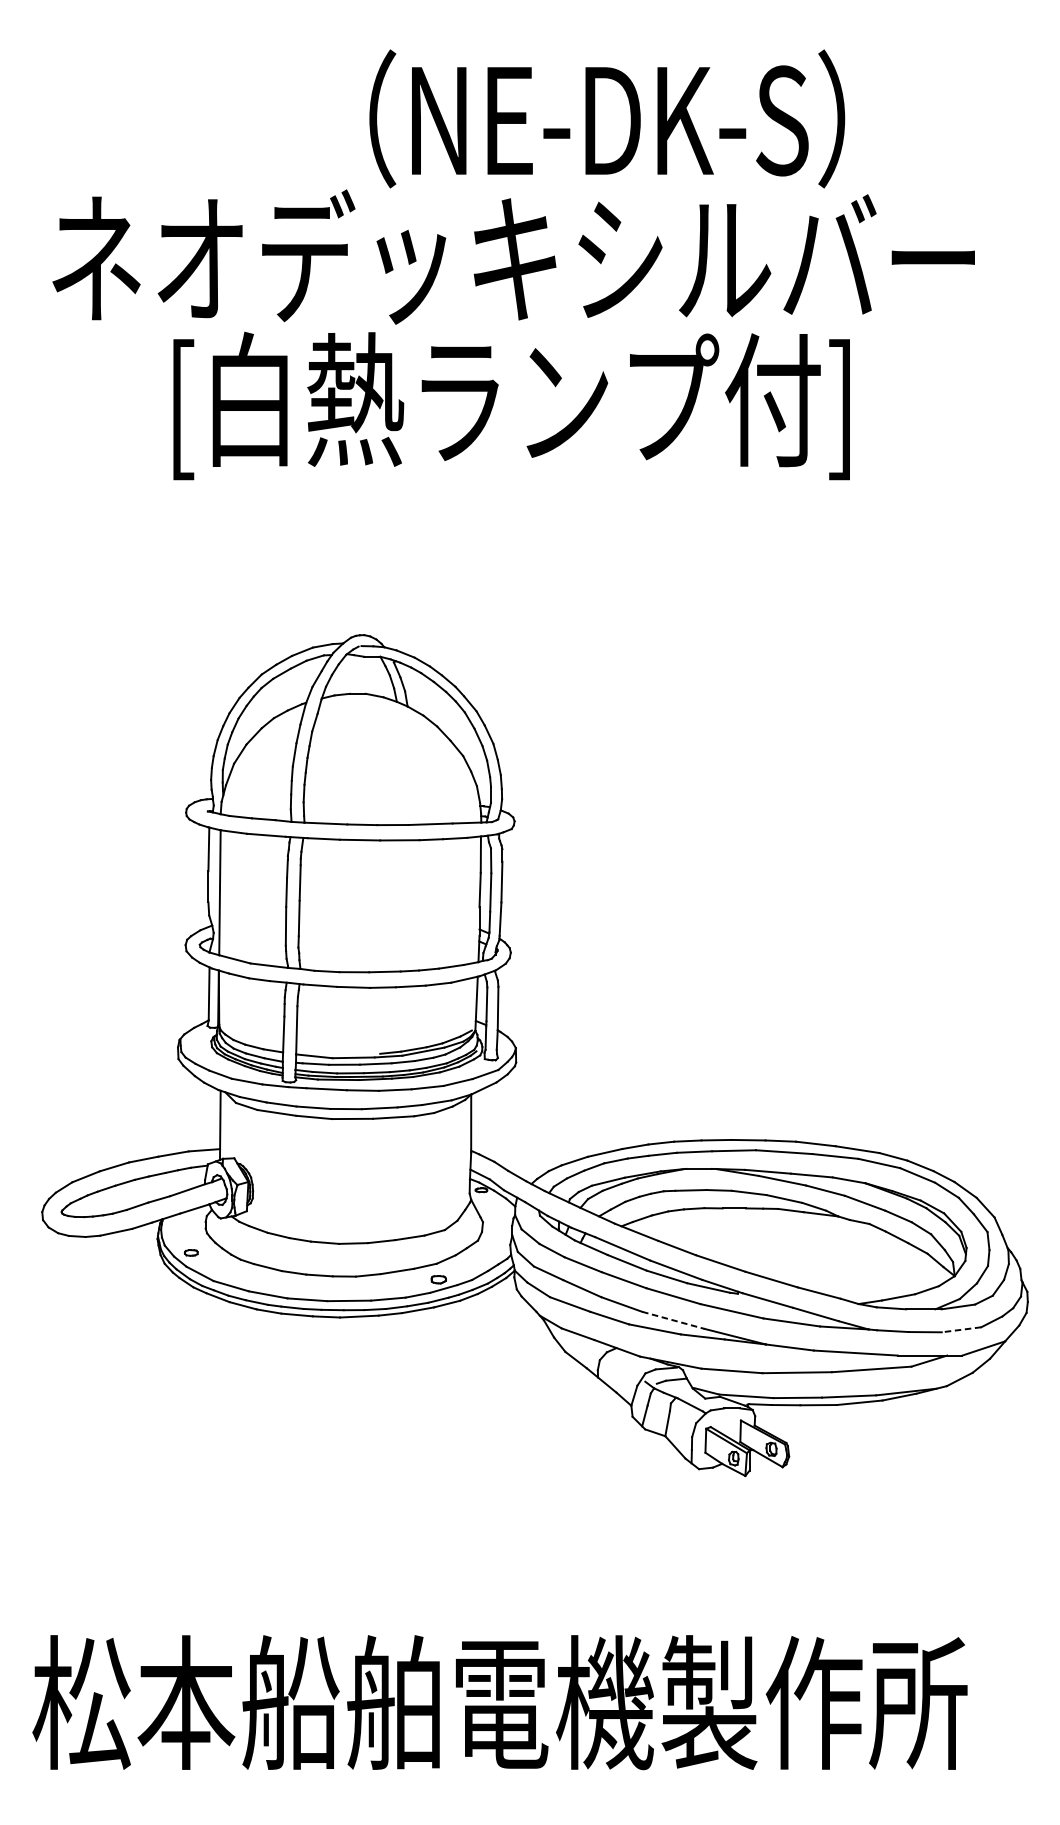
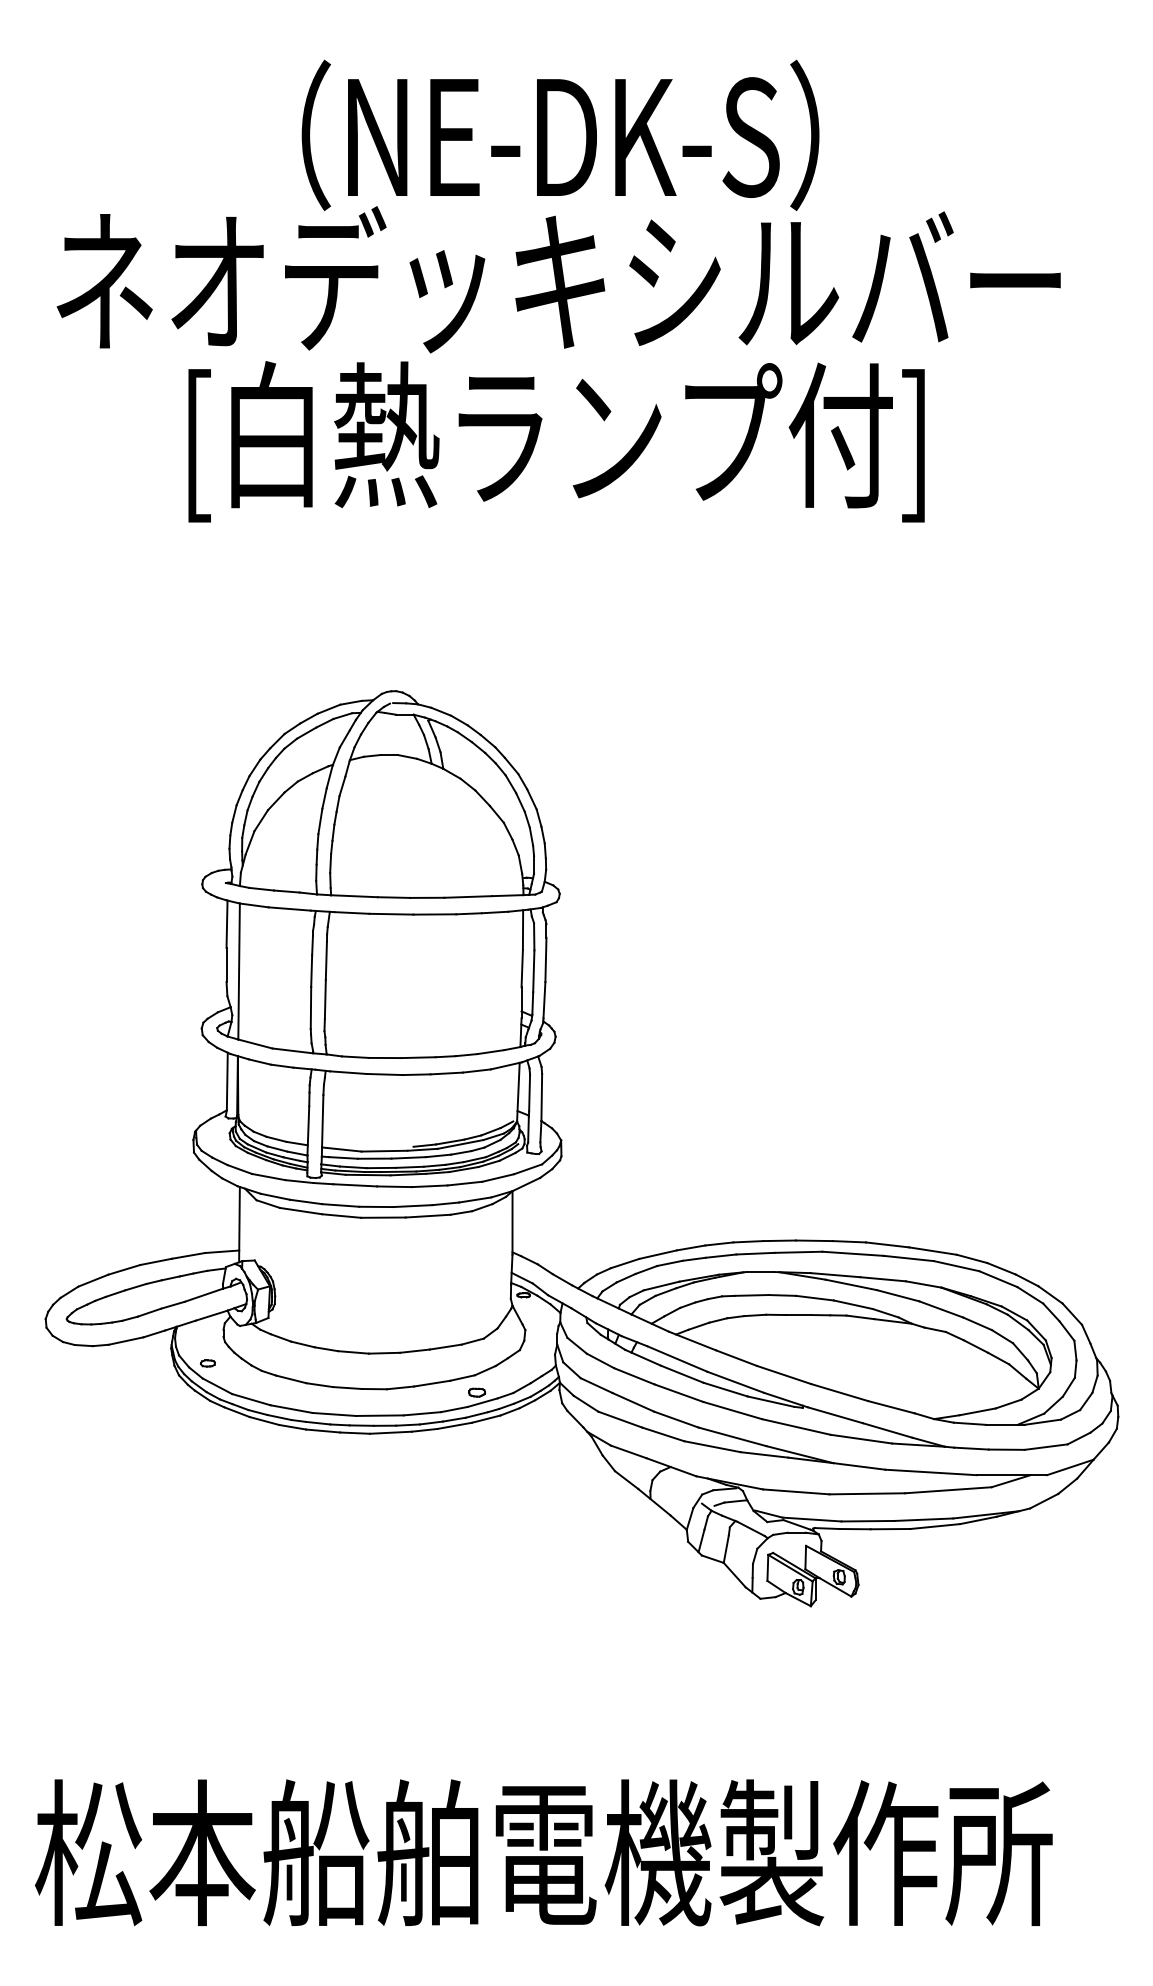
text: (607, 118) -> (560, 134), moved
line: (674, 1320) -> (733, 1436), dashed -> solid
line: (961, 1330) -> (1046, 1447), dashed -> solid

